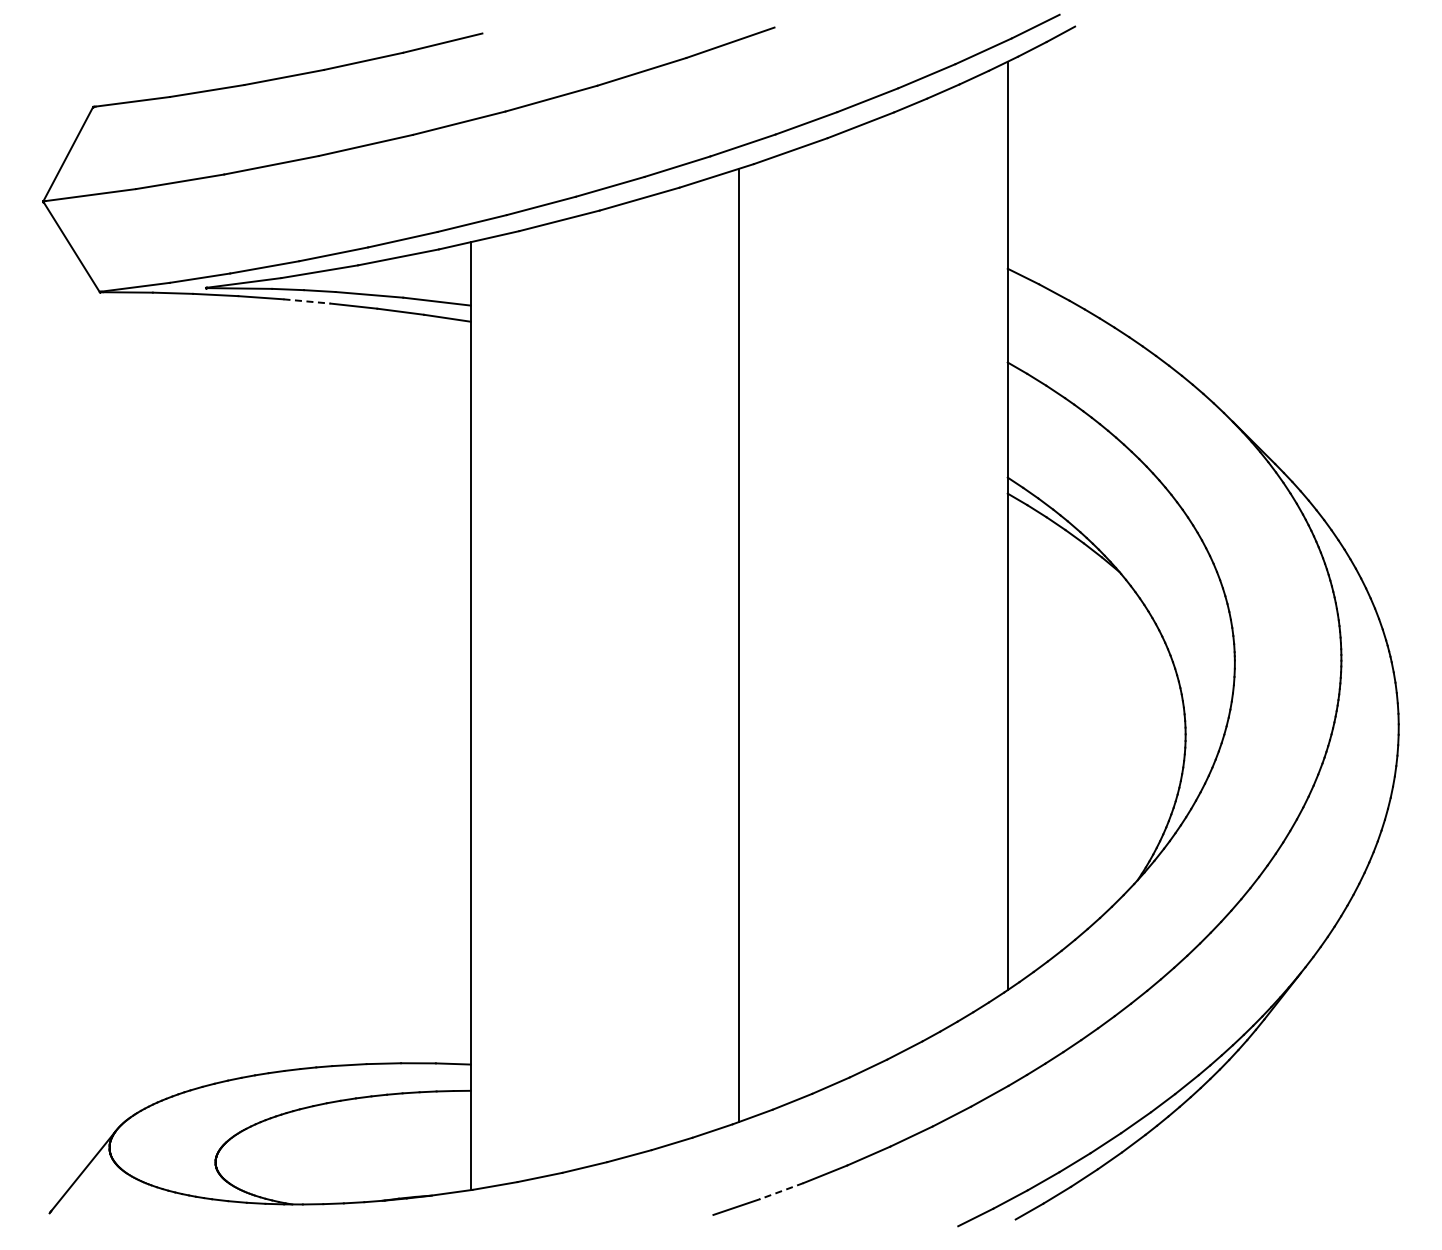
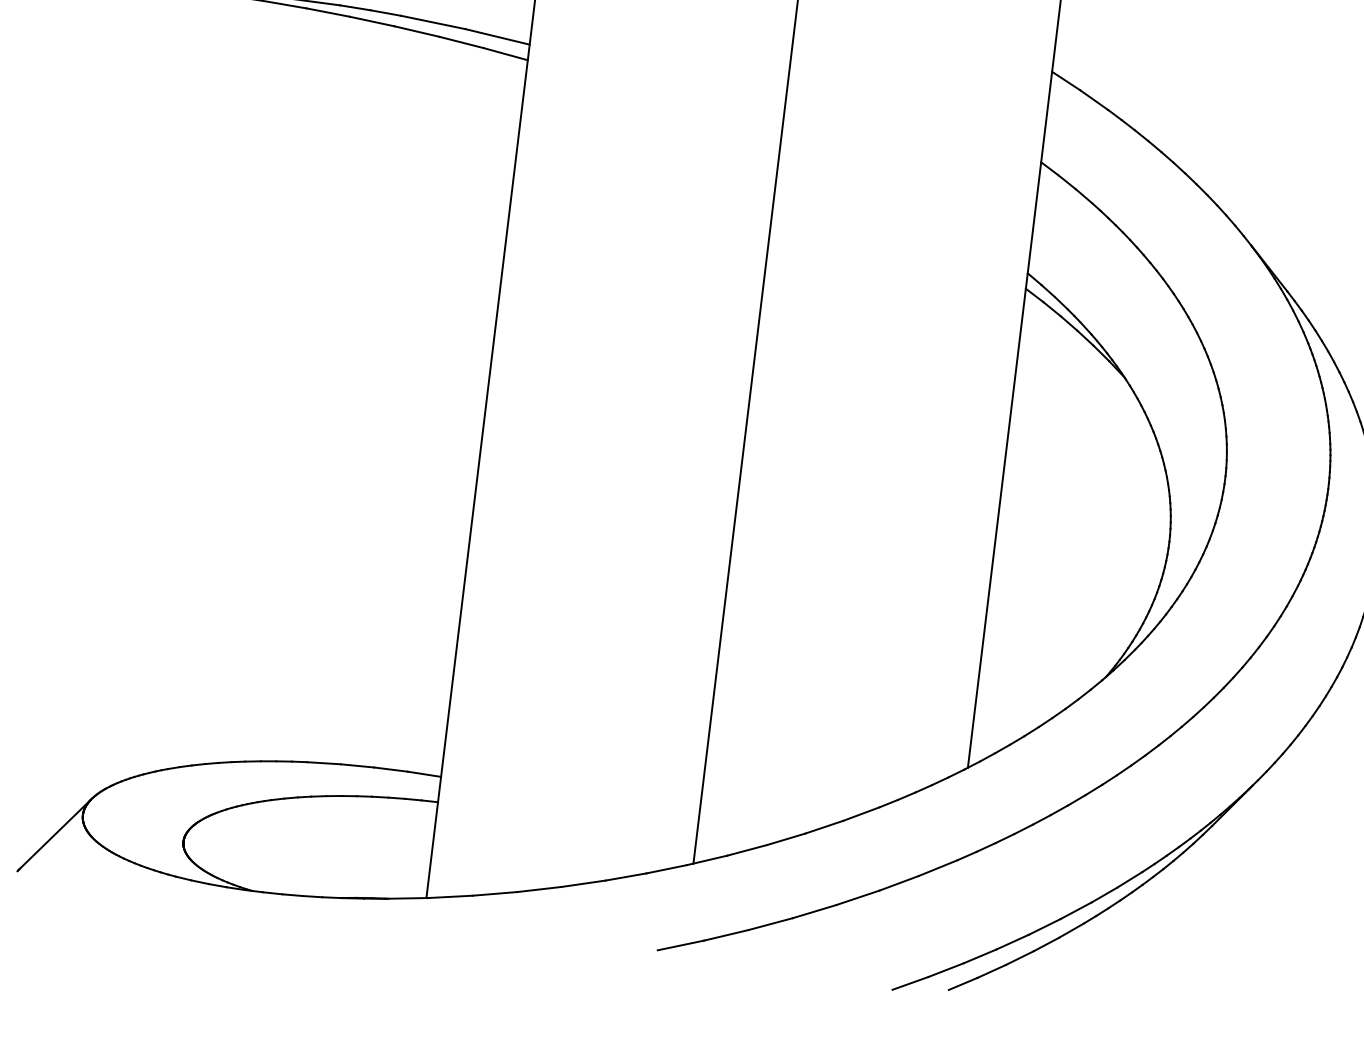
line: (306, 301) -> (371, 21), dashed -> solid
line: (781, 1191) -> (726, 935), dashed -> solid

